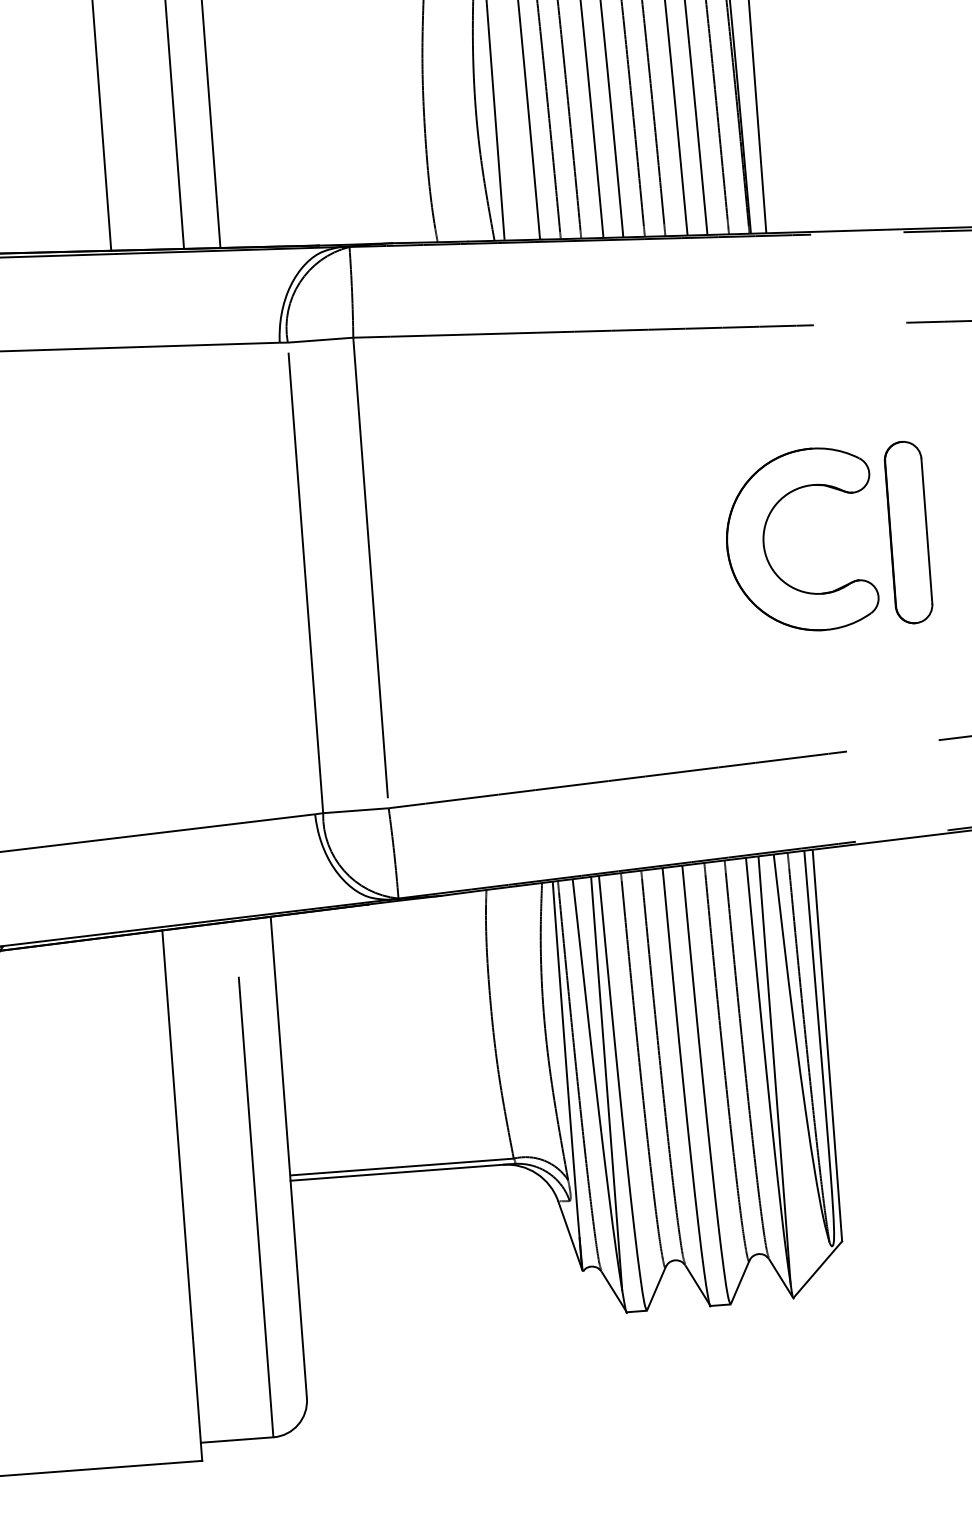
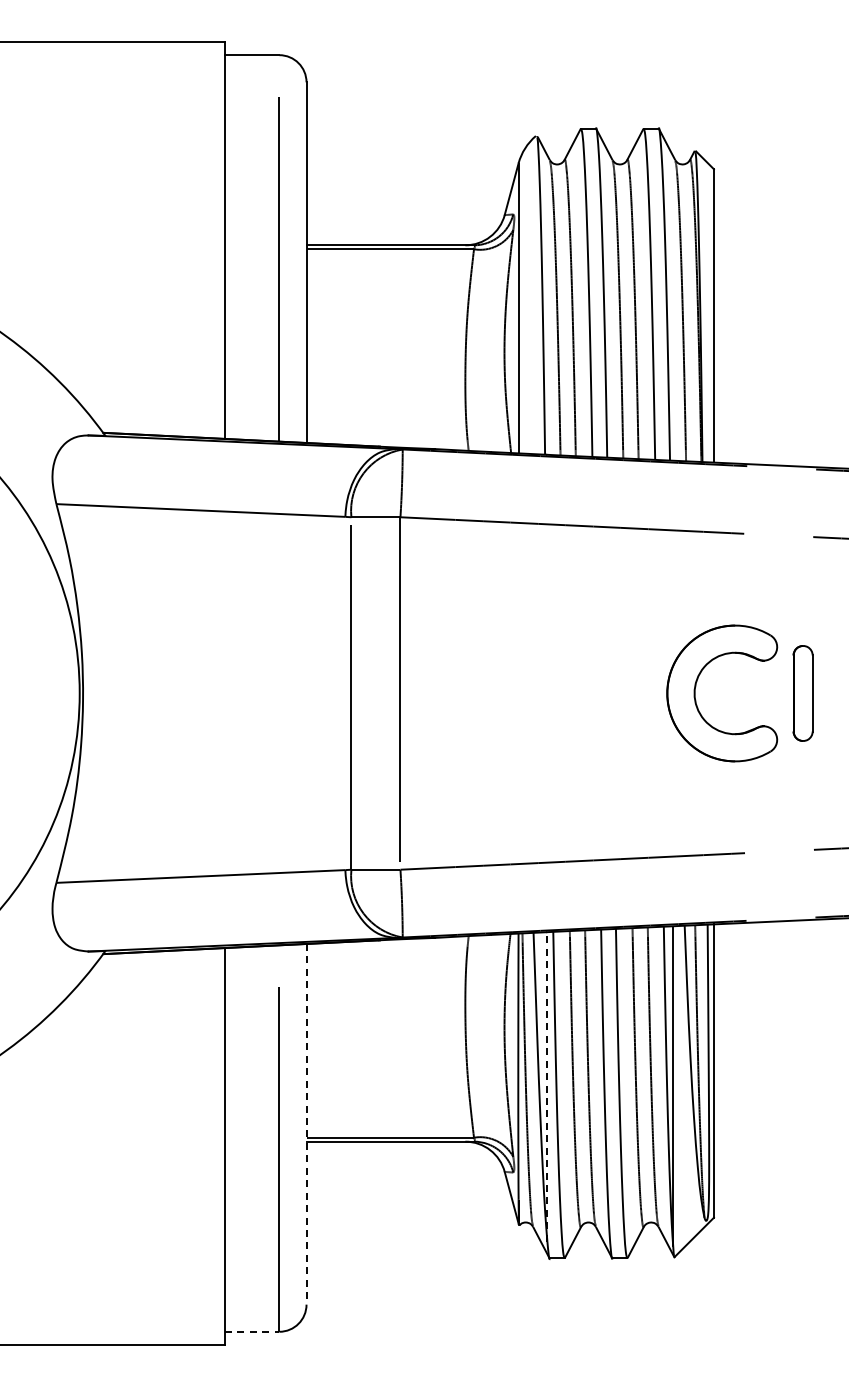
part: (907, 532) -> (802, 693), size x0.7
line: (606, 1082) -> (547, 1086), solid -> dashed
line: (288, 1157) -> (306, 1124), solid -> dashed
line: (237, 1439) -> (252, 1331), solid -> dashed

